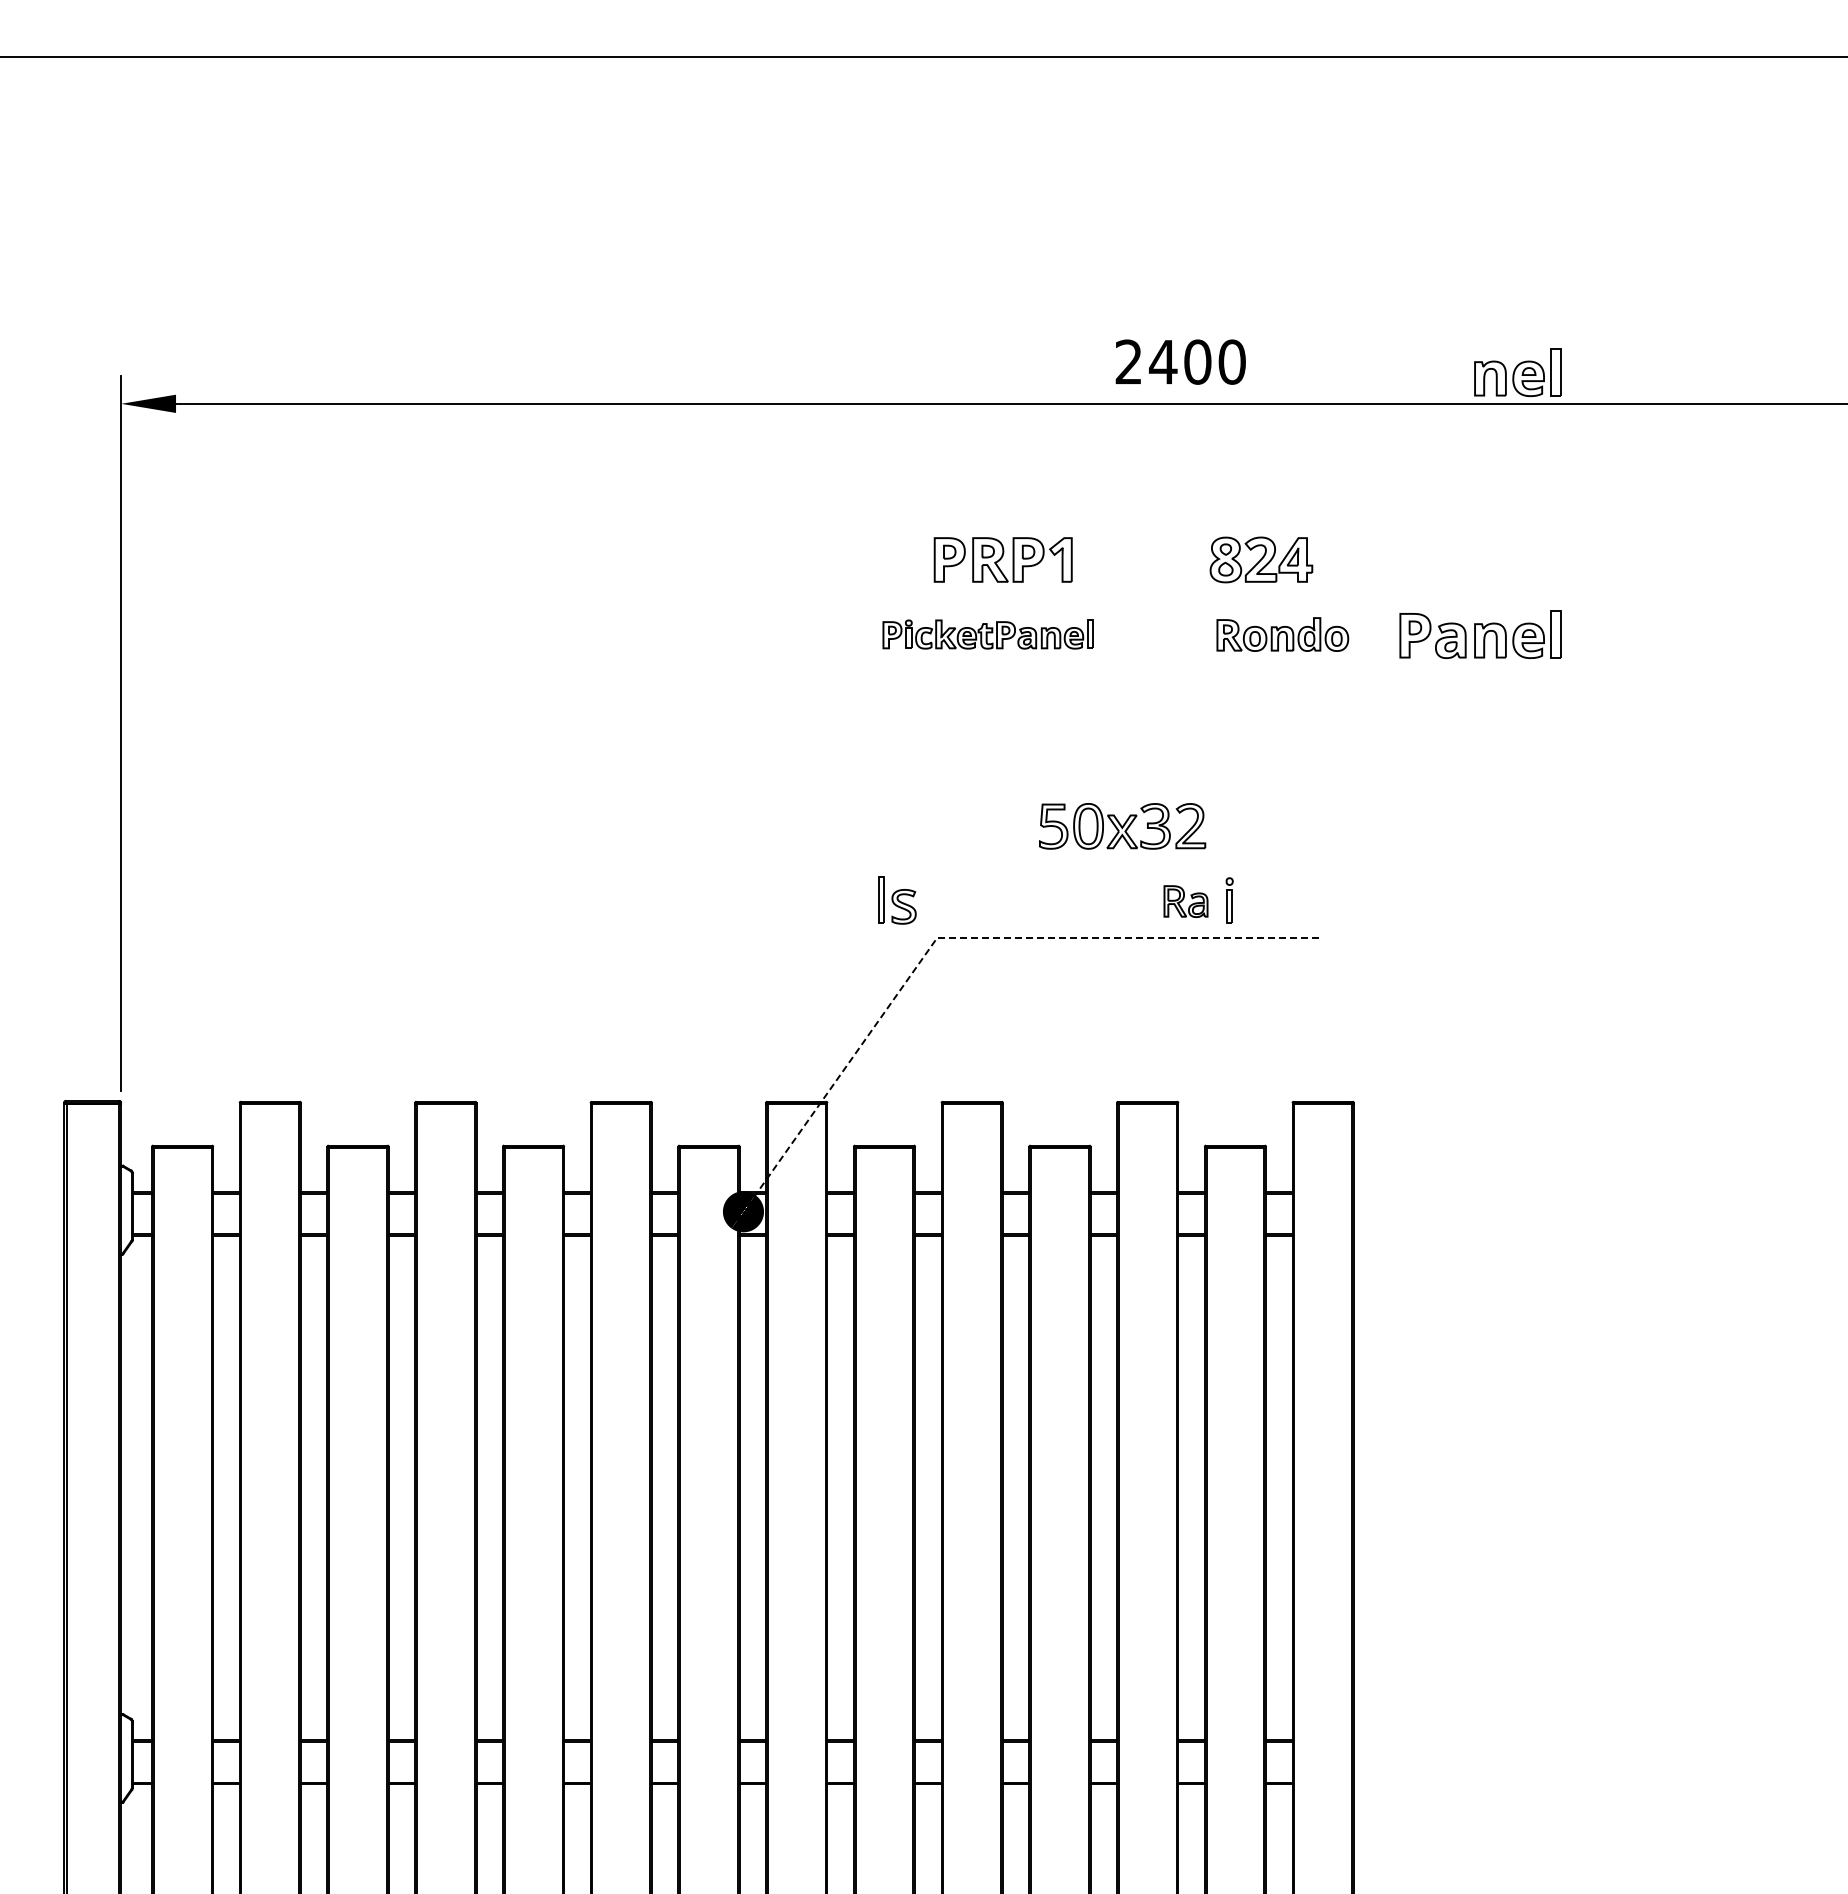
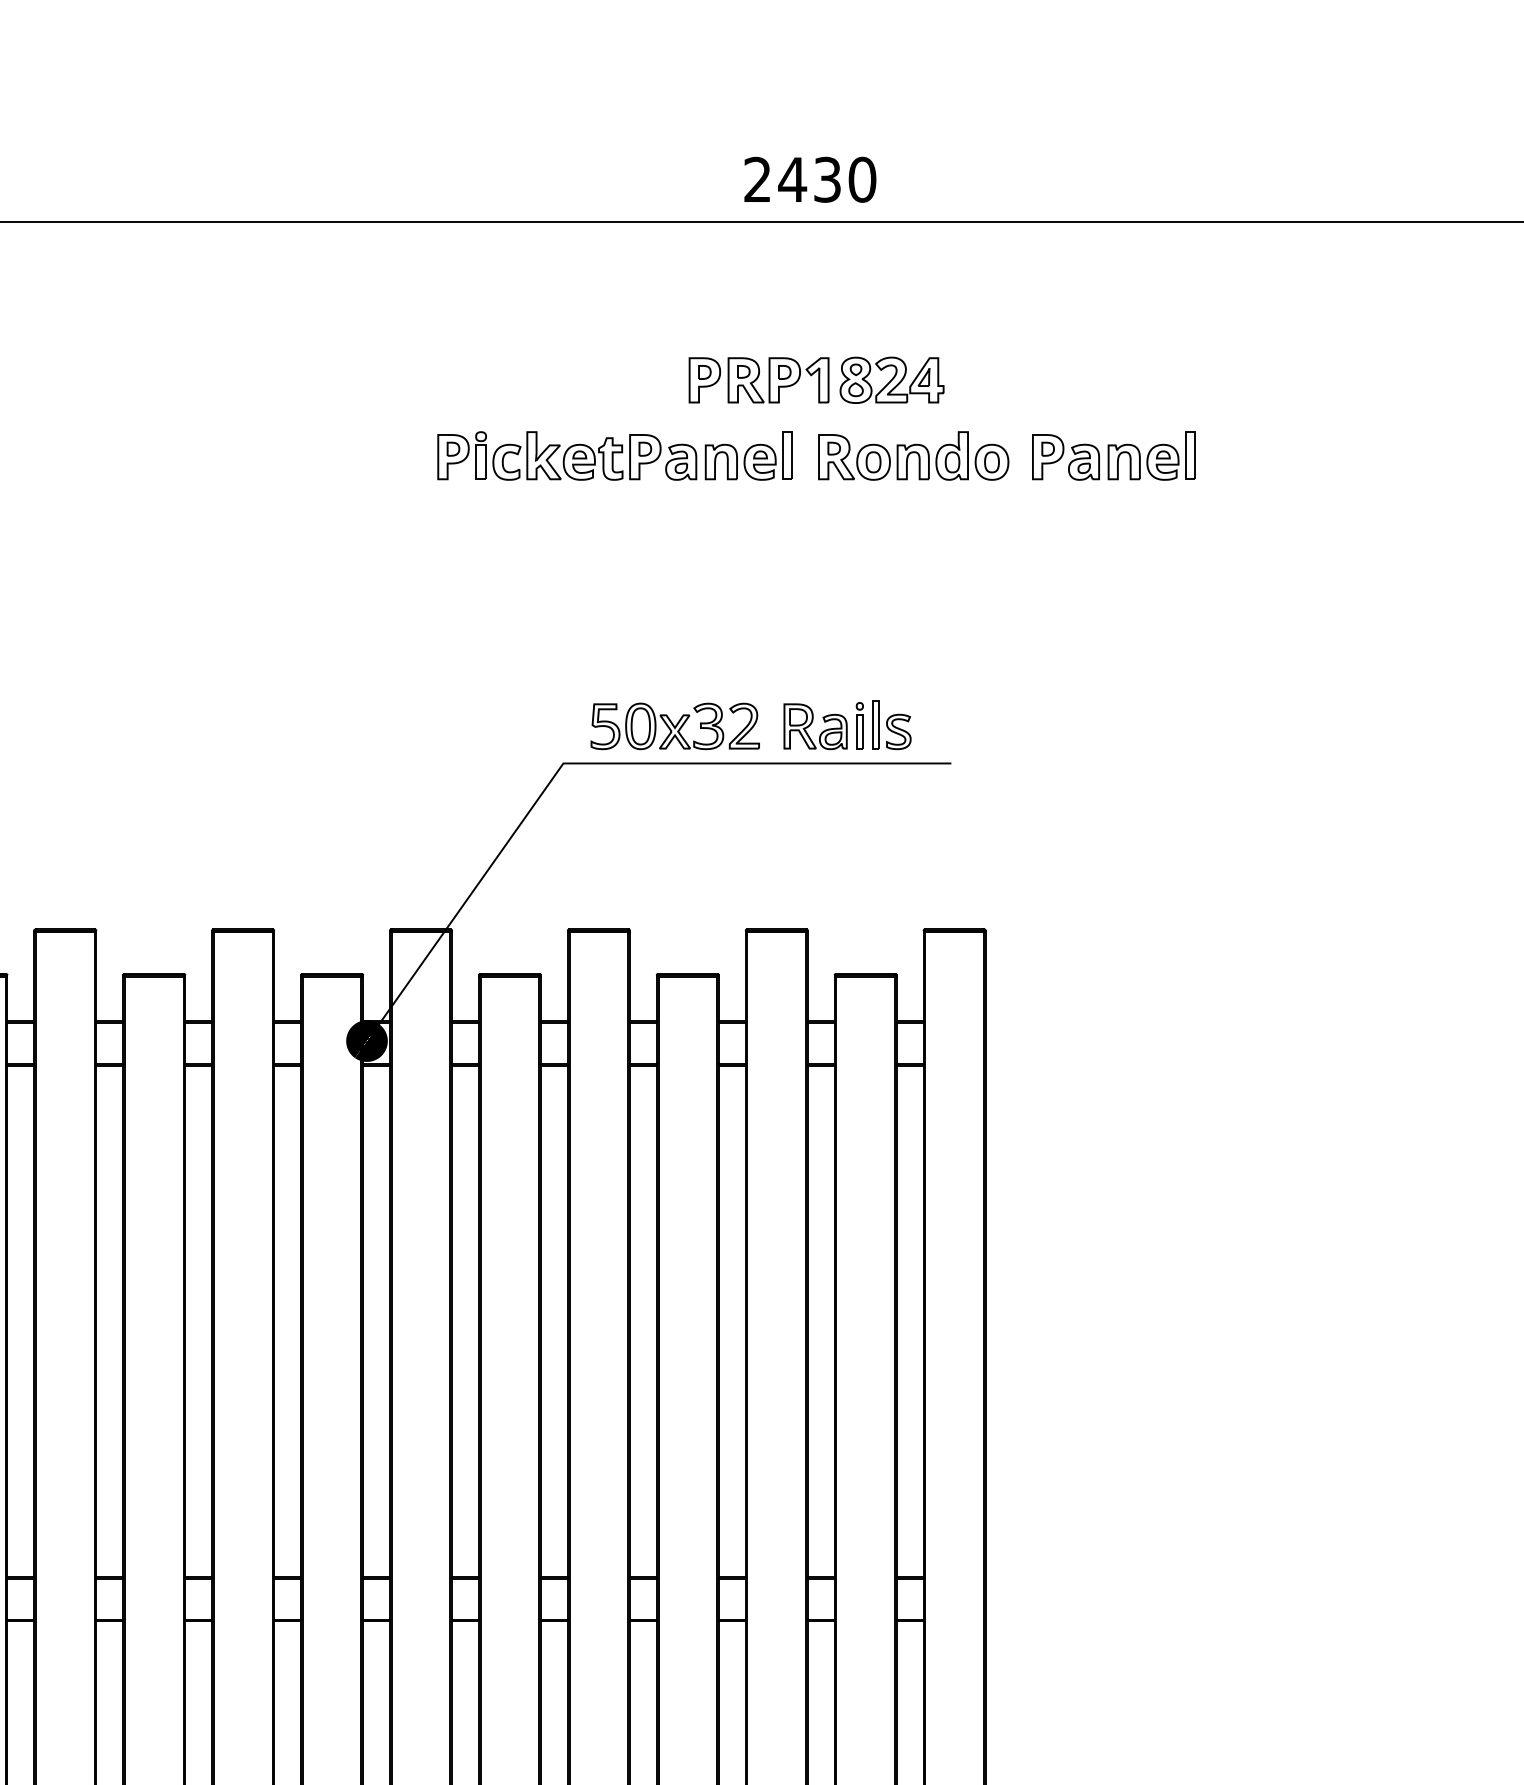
text: (1197, 361) -> (827, 179), 2400 -> 2430
part: (1517, 372) -> (1151, 190), removed
part: (1002, 559) -> (758, 379), moved
part: (987, 634) -> (614, 455), size x1.67
part: (1282, 634) -> (913, 455), size x1.43
part: (1122, 826) -> (675, 726), moved
part: (897, 900) -> (892, 725), moved
part: (1185, 901) -> (815, 726), size x1.43
line: (964, 937) -> (591, 763), dashed -> solid

